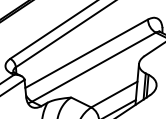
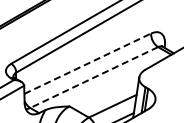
line: (87, 53) -> (88, 63), solid -> dashed
line: (94, 67) -> (94, 77), solid -> dashed

